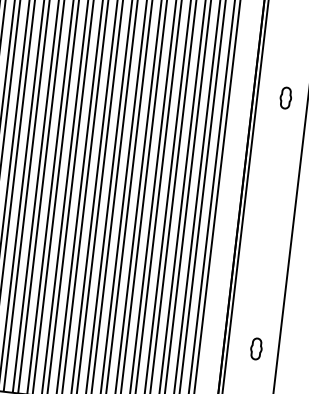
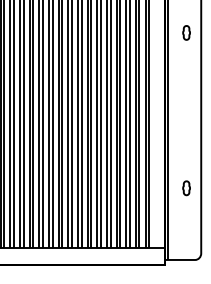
part: (256, 349) -> (186, 188), moved

